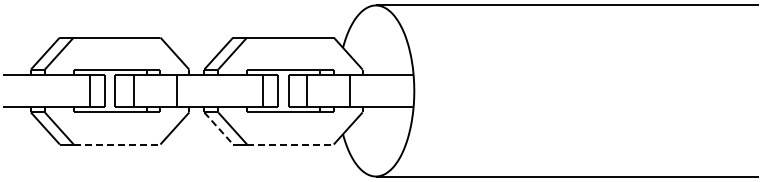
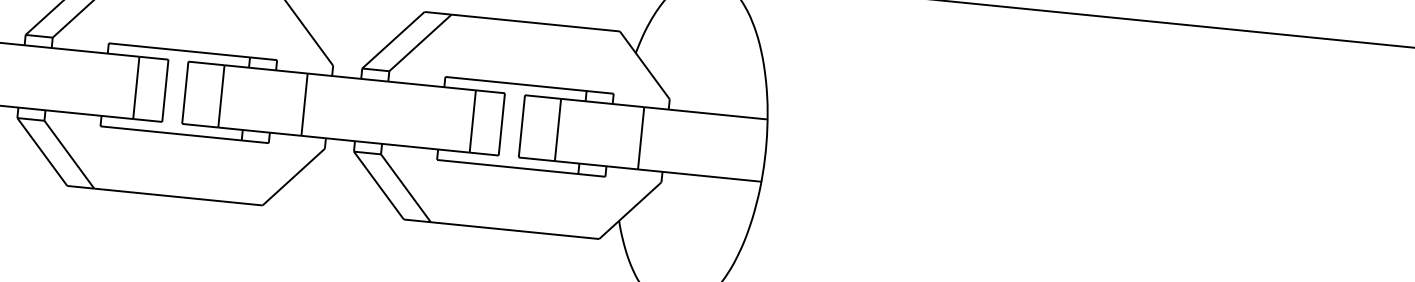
line: (218, 128) -> (378, 185), dashed -> solid
line: (117, 144) -> (179, 197), dashed -> solid
line: (290, 144) -> (515, 230), dashed -> solid

